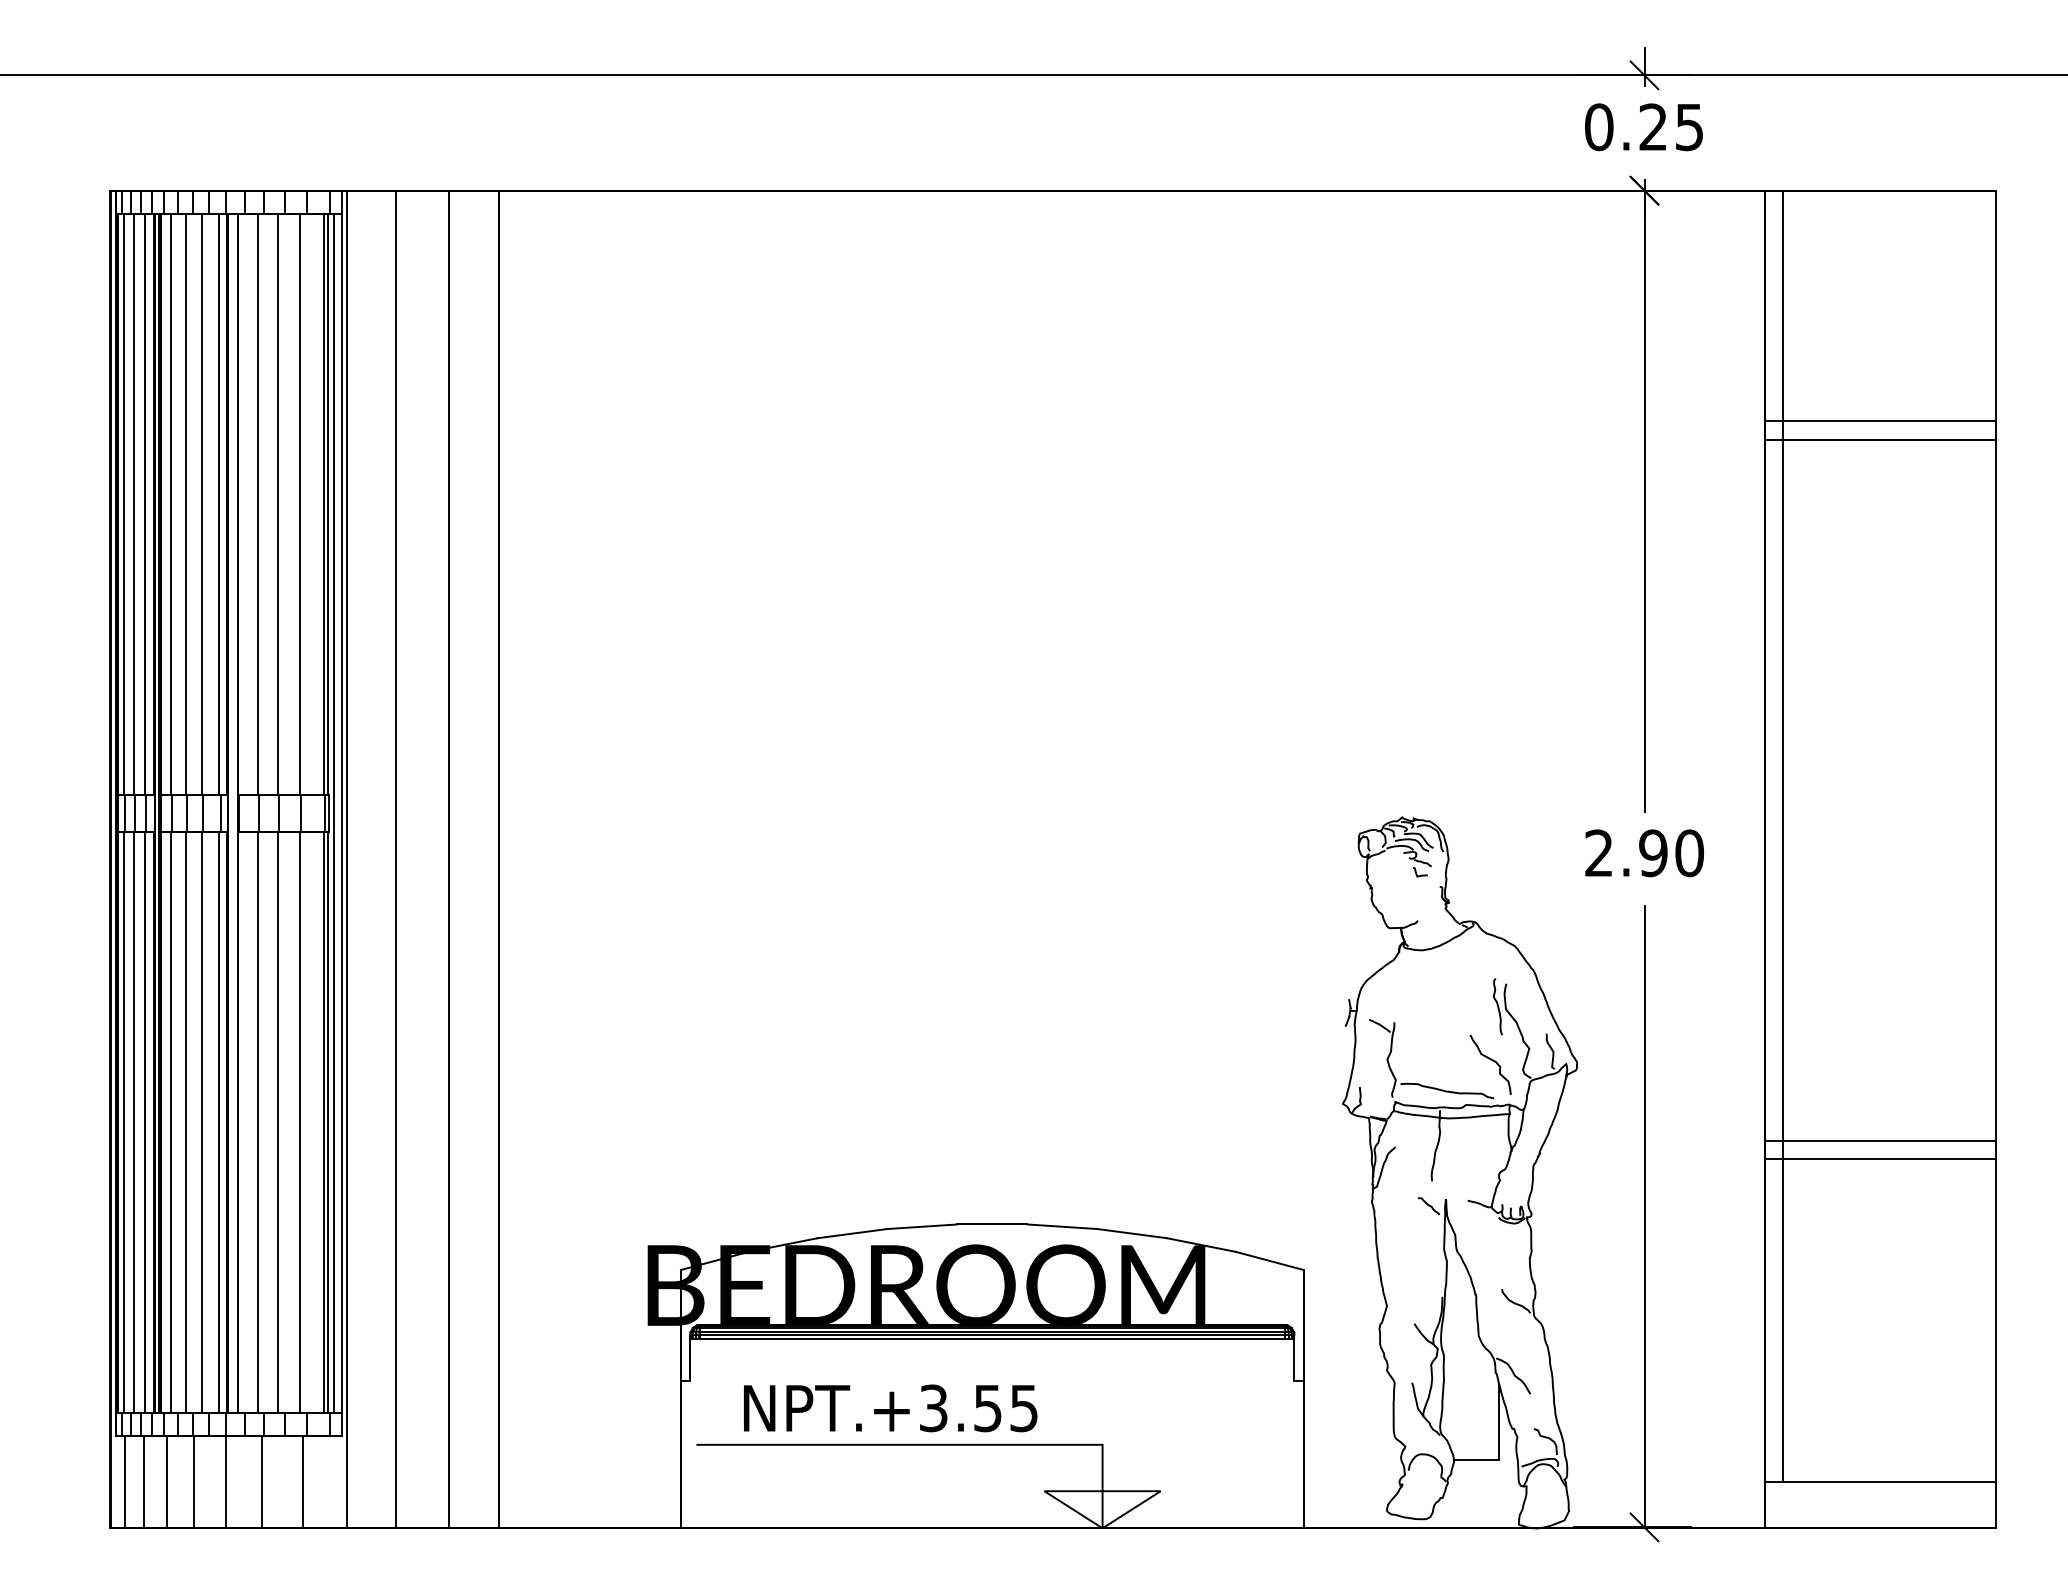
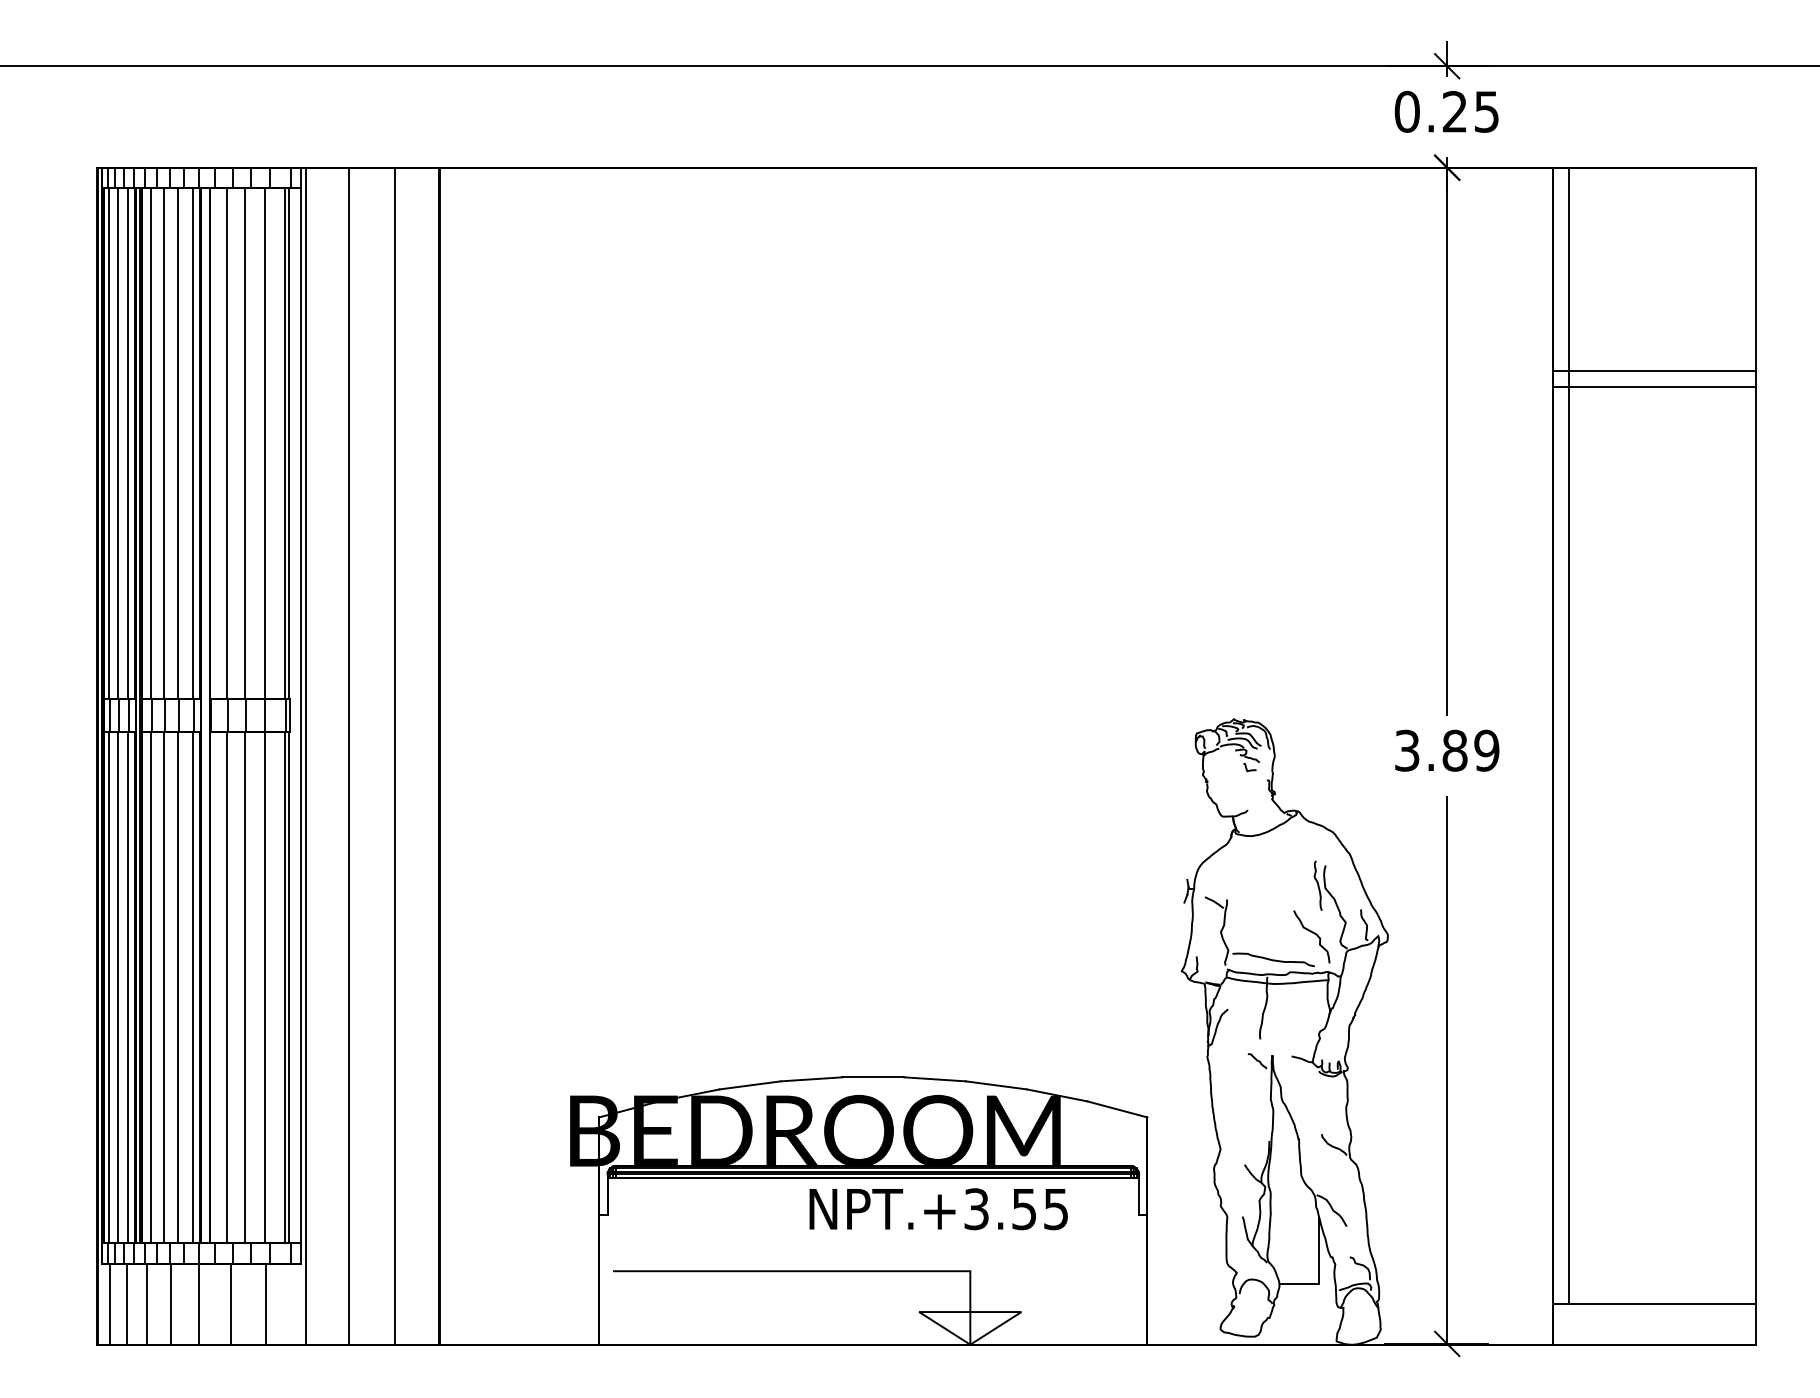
line: (334, 812) -> (294, 714), removed
text: (1644, 853) -> (1447, 750), 2.90 -> 3.89
line: (1879, 1140) -> (1653, 1003), removed
line: (1879, 1159) -> (1653, 1020), removed
text: (890, 1408) -> (938, 1209), moved

